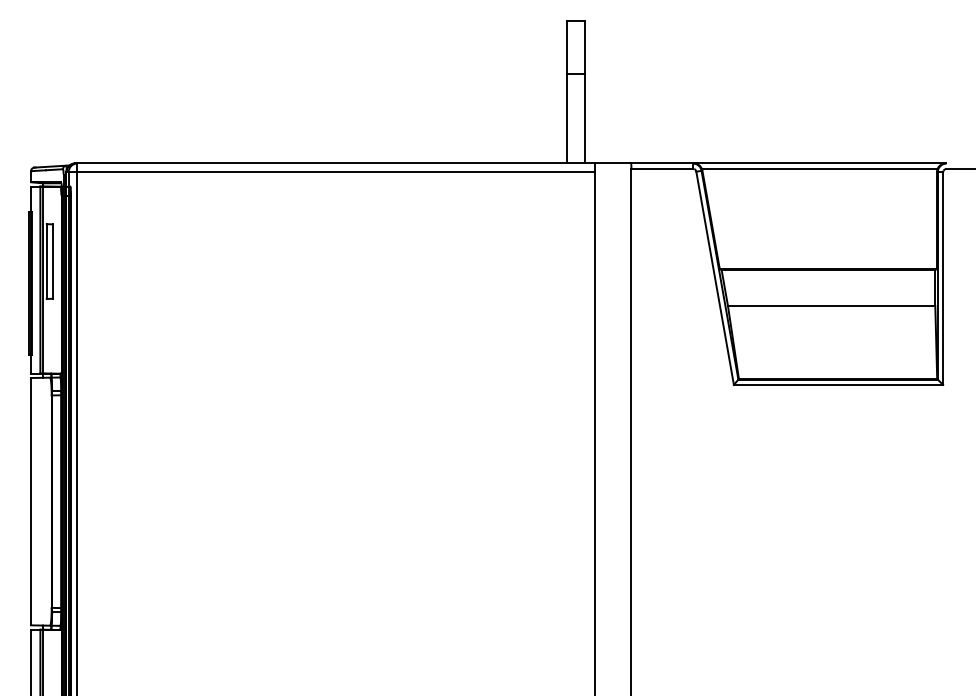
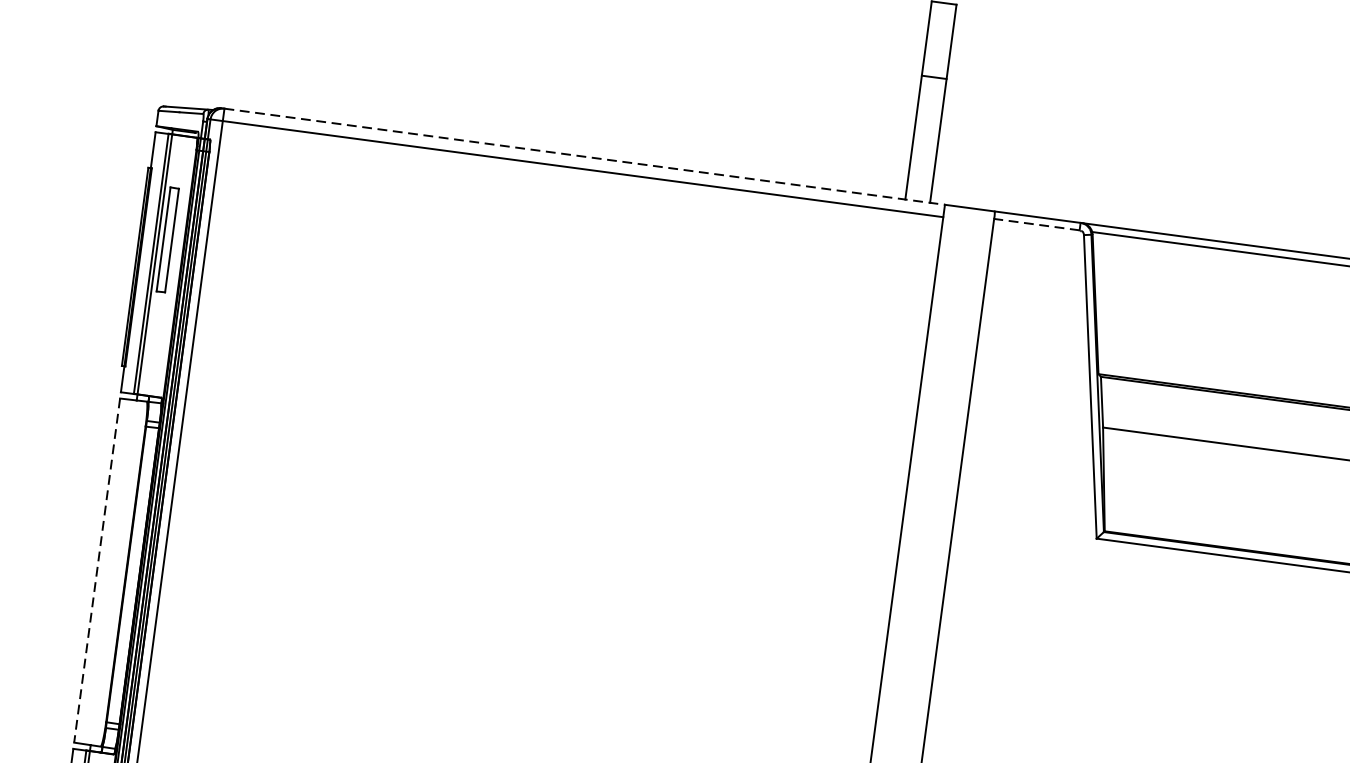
line: (336, 163) -> (584, 156), solid -> dashed
line: (662, 168) -> (1037, 224), solid -> dashed
line: (31, 501) -> (97, 570), solid -> dashed

